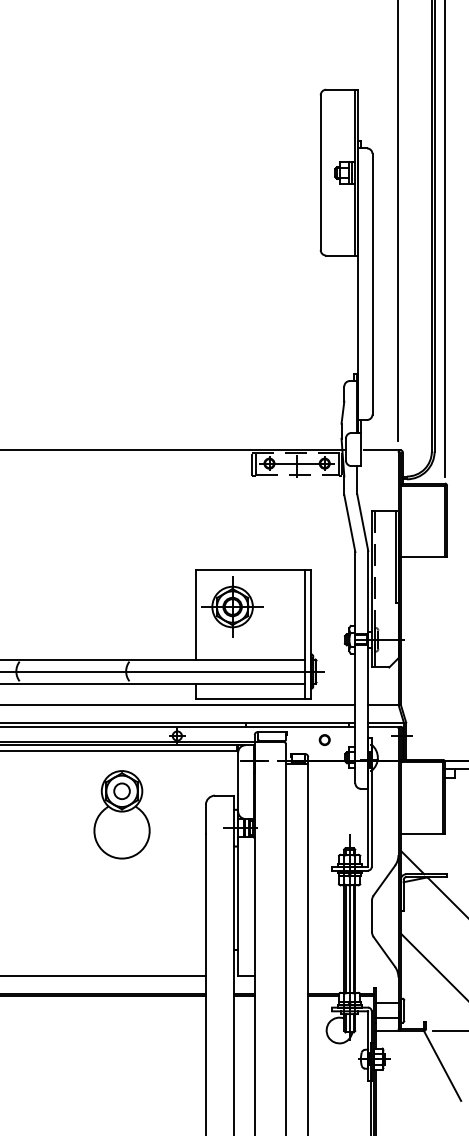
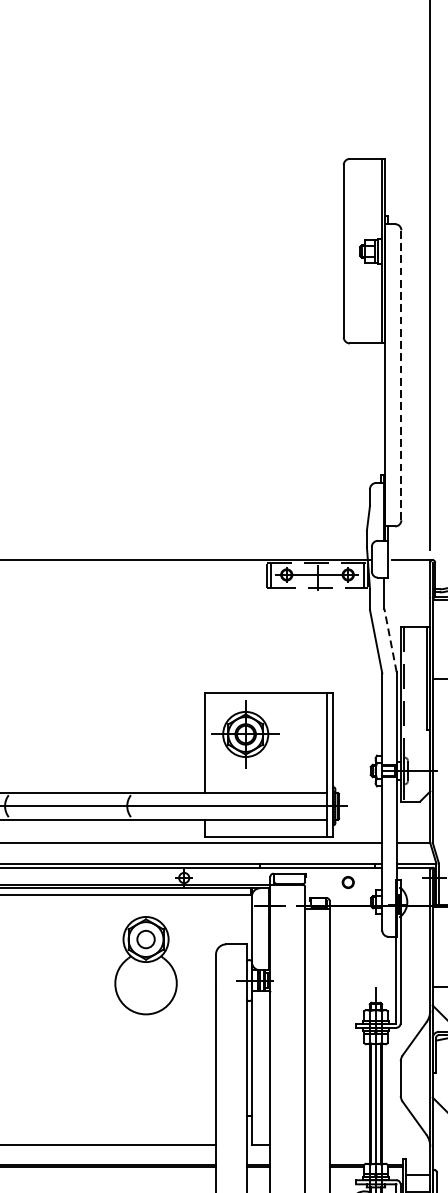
line: (372, 283) -> (401, 374), solid -> dashed
line: (362, 522) -> (390, 640), solid -> dashed
part: (121, 814) -> (145, 965), moved

